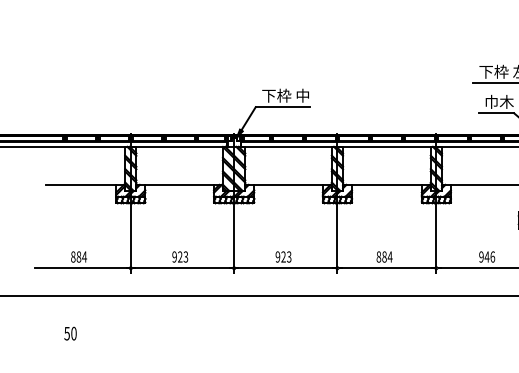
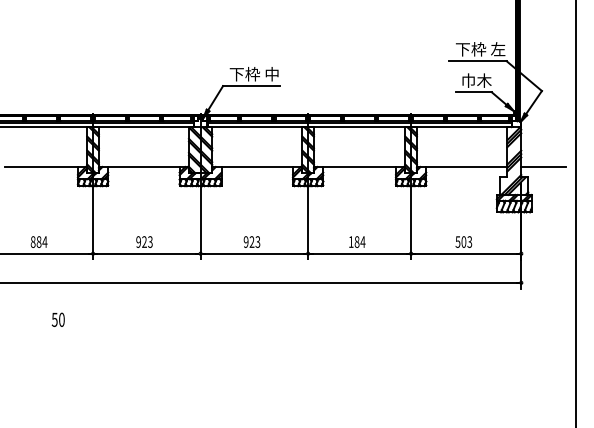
text: (378, 256) -> (350, 241), 884 -> 184
text: (486, 256) -> (463, 241), 946 -> 503
text: (69, 333) -> (57, 319), moved

